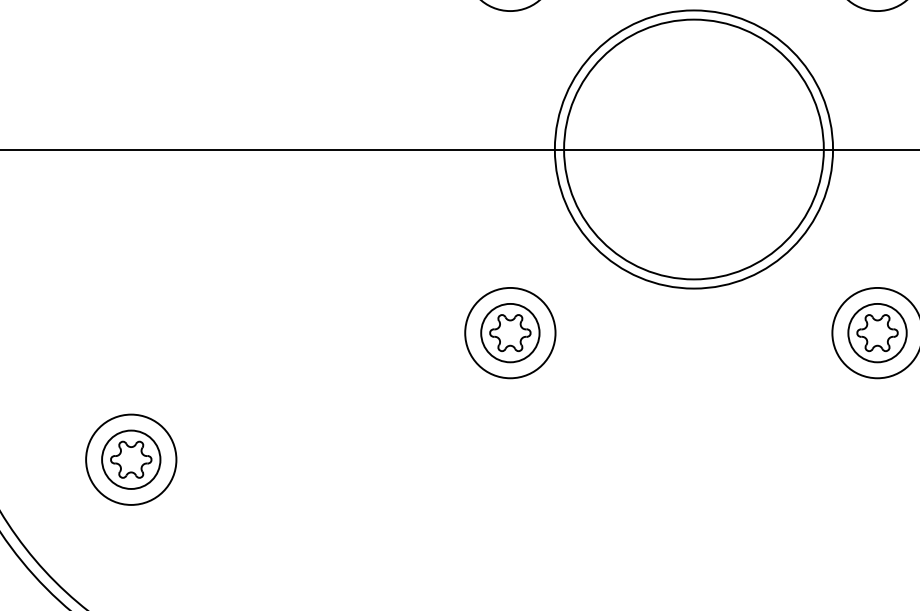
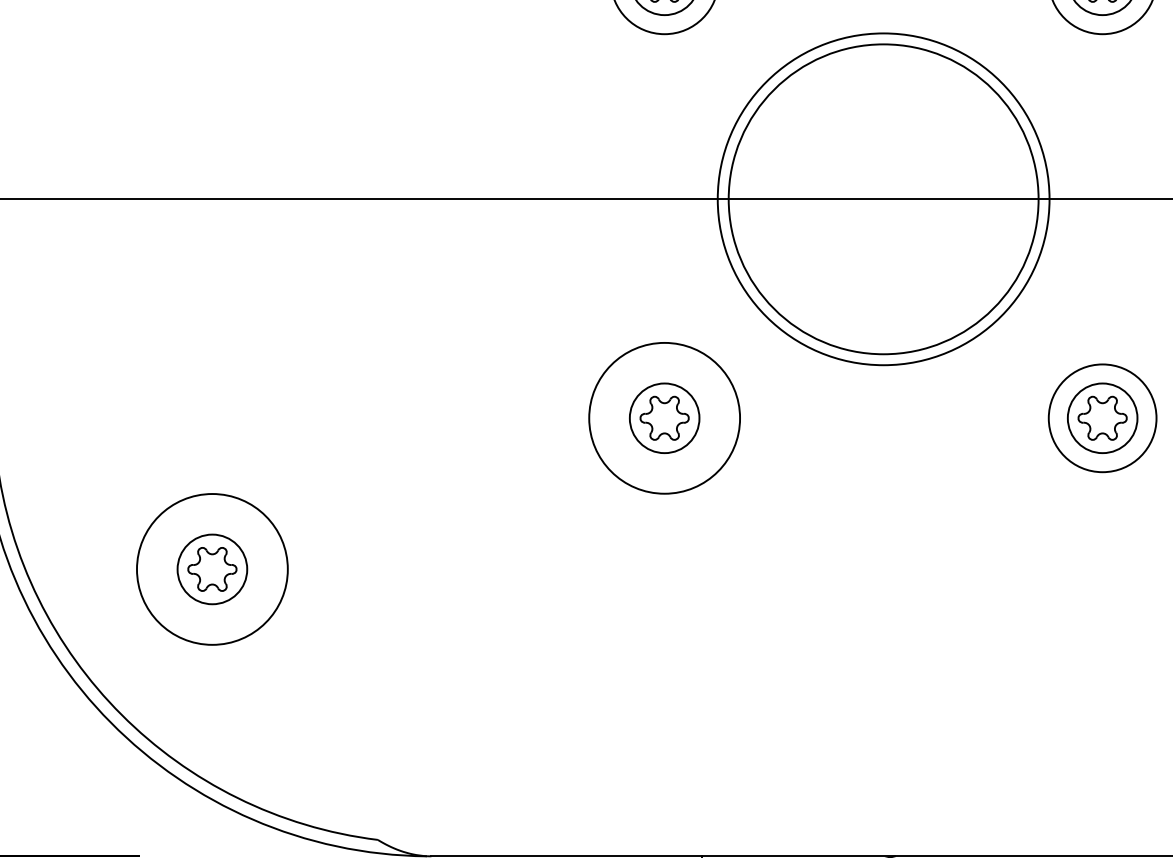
circle: (510, 333) -> (664, 418), size x1.4
circle: (131, 459) -> (212, 569), size x1.4

